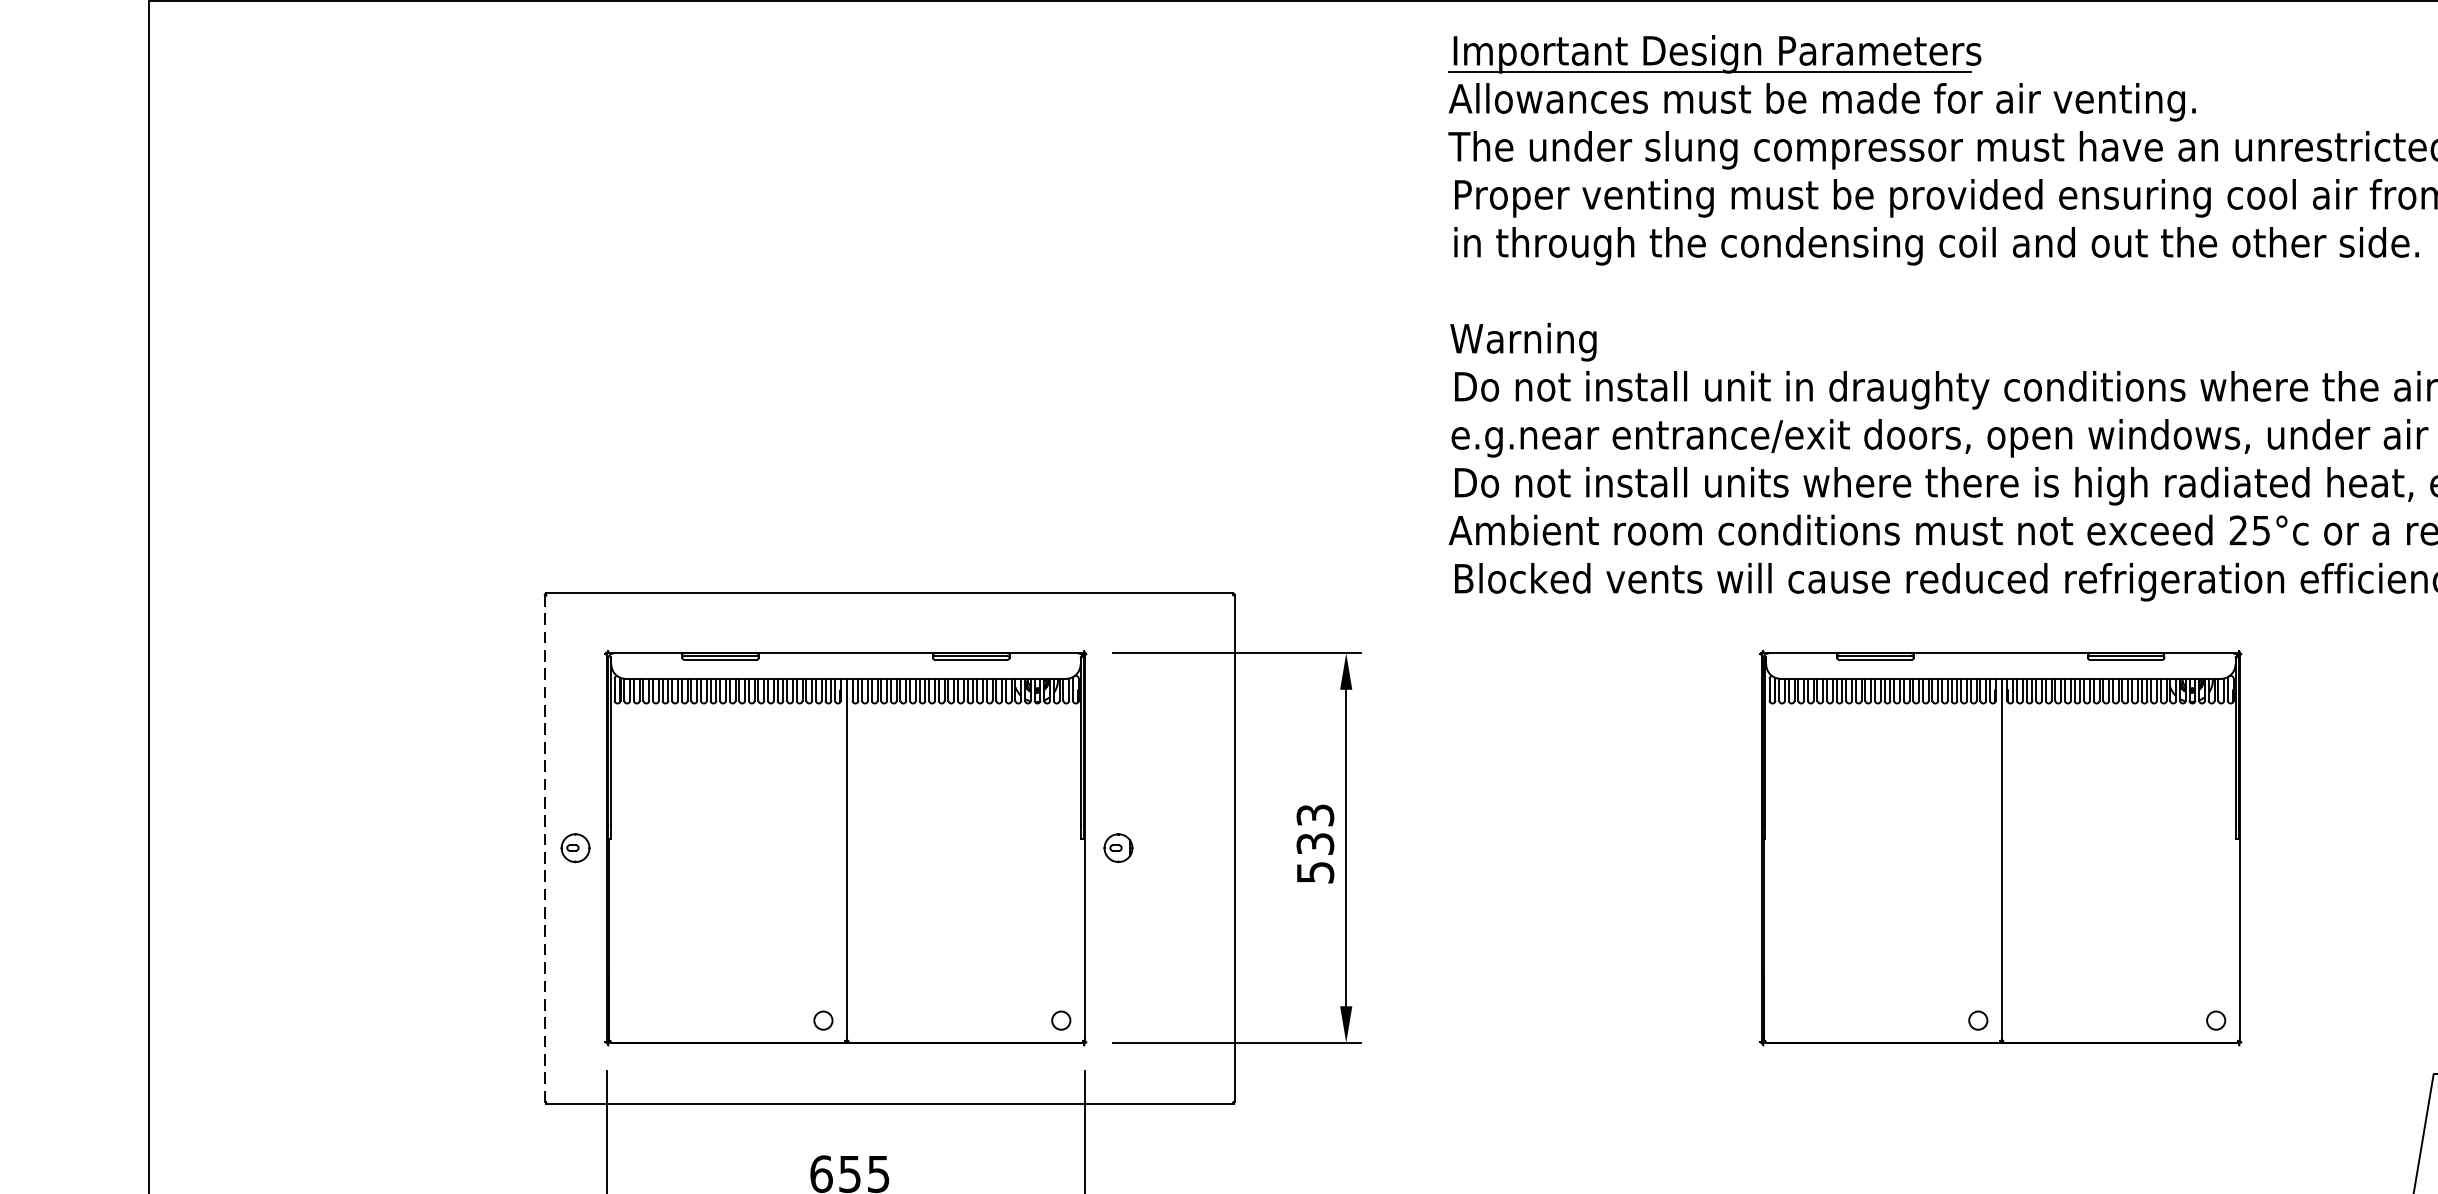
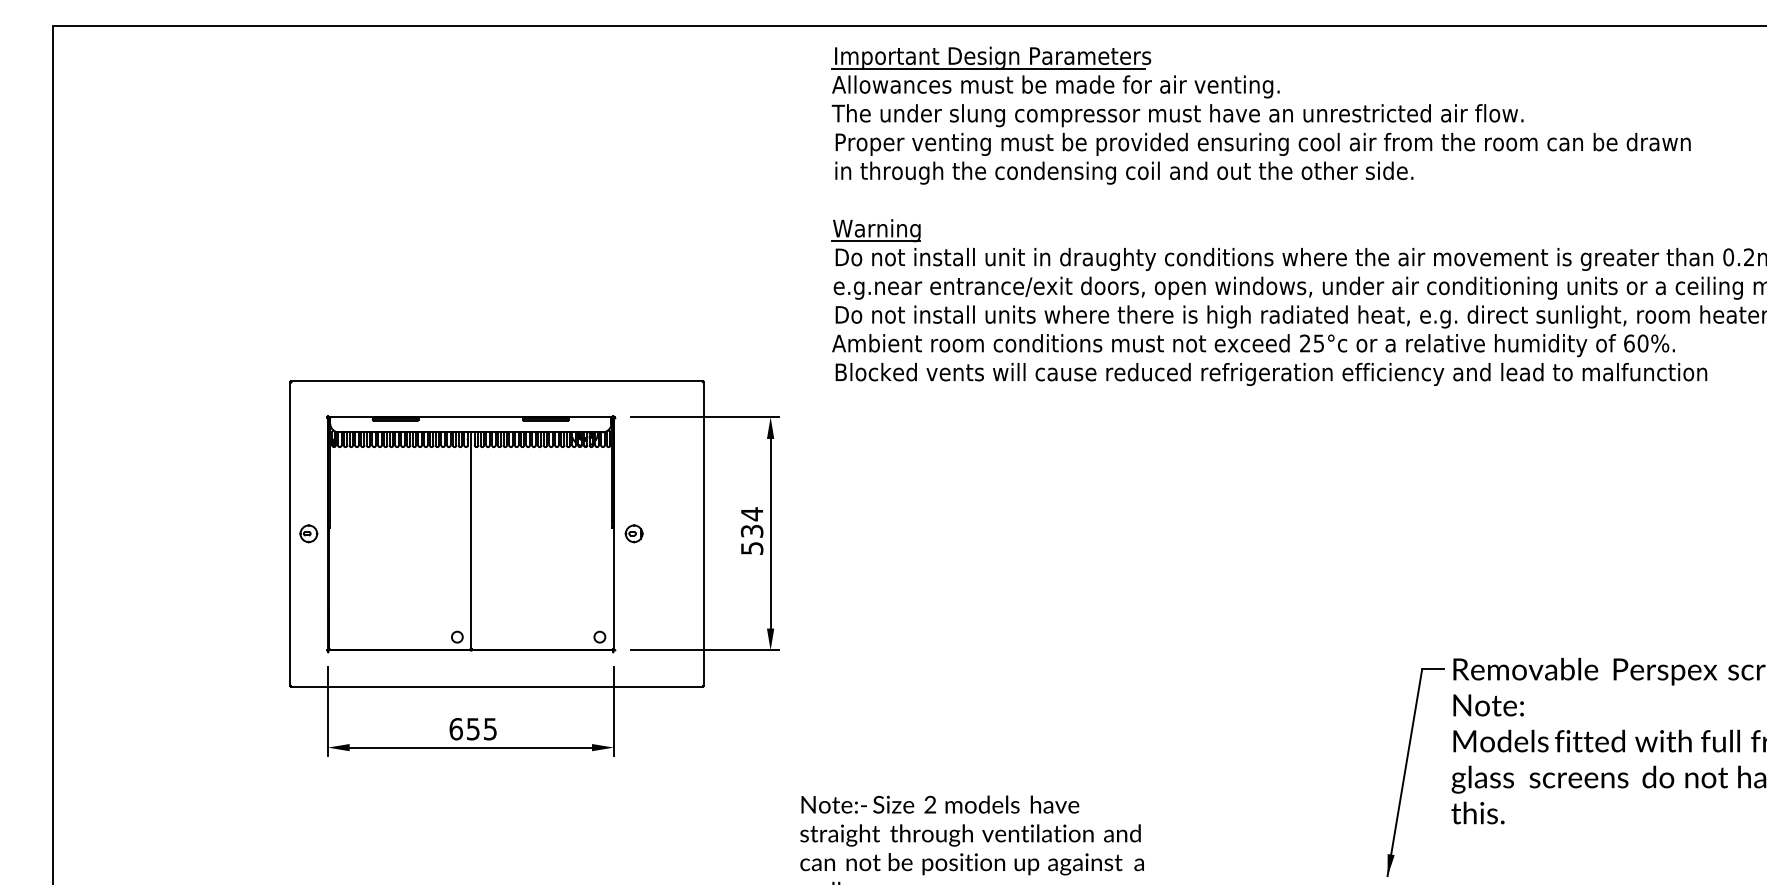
line: (1521, 360) -> (875, 241), added
text: (1314, 815) -> (751, 514), 533 -> 534
line: (544, 849) -> (290, 534), dashed -> solid
part: (2001, 849) -> (1163, 534), removed

